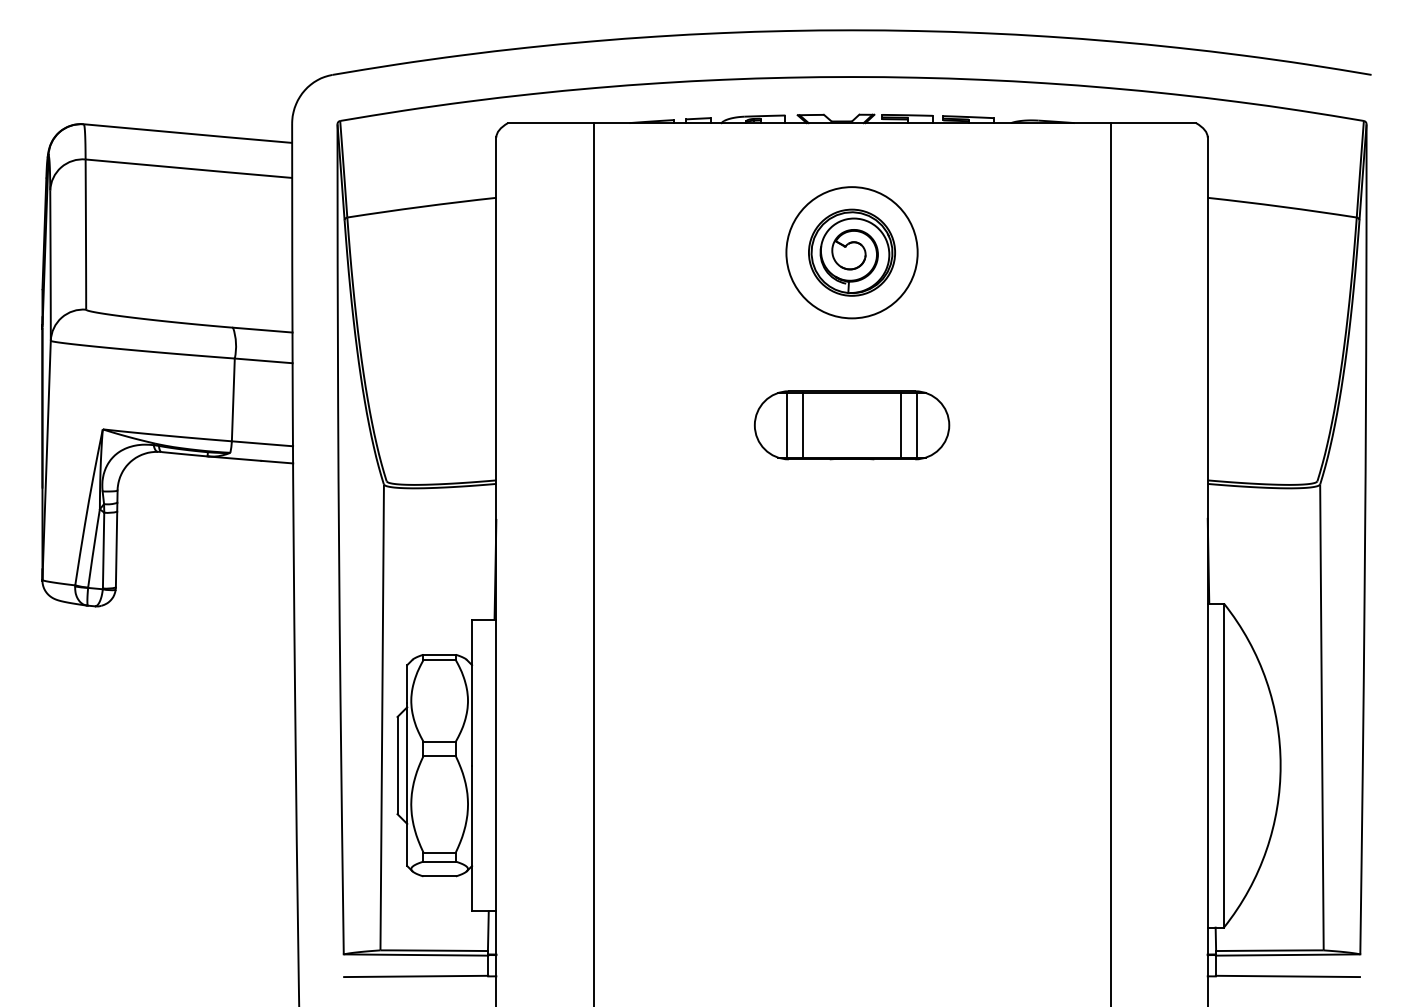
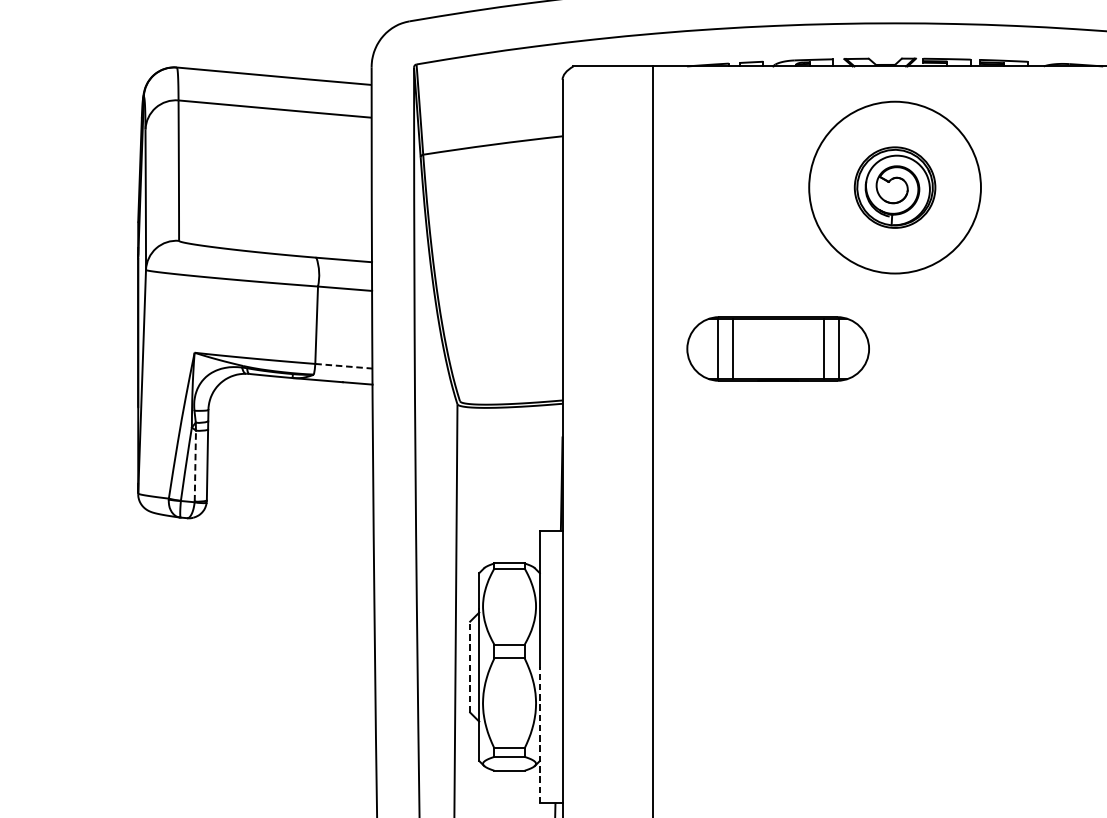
circle: (851, 252) -> (894, 187), size x1.4
part: (851, 425) -> (777, 349), moved
line: (262, 443) -> (343, 365), solid -> dashed
line: (103, 550) -> (195, 466), solid -> dashed
line: (397, 765) -> (470, 667), solid -> dashed
line: (472, 838) -> (540, 735), solid -> dashed

